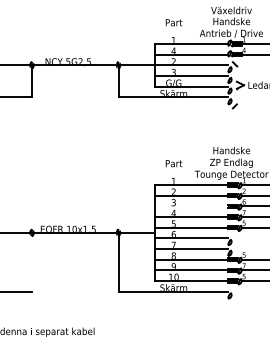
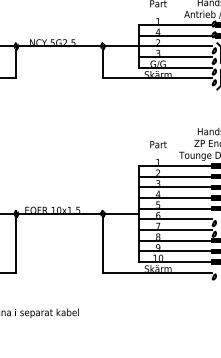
line: (191, 206) -> (175, 187), added
line: (31, 263) -> (15, 244), added

